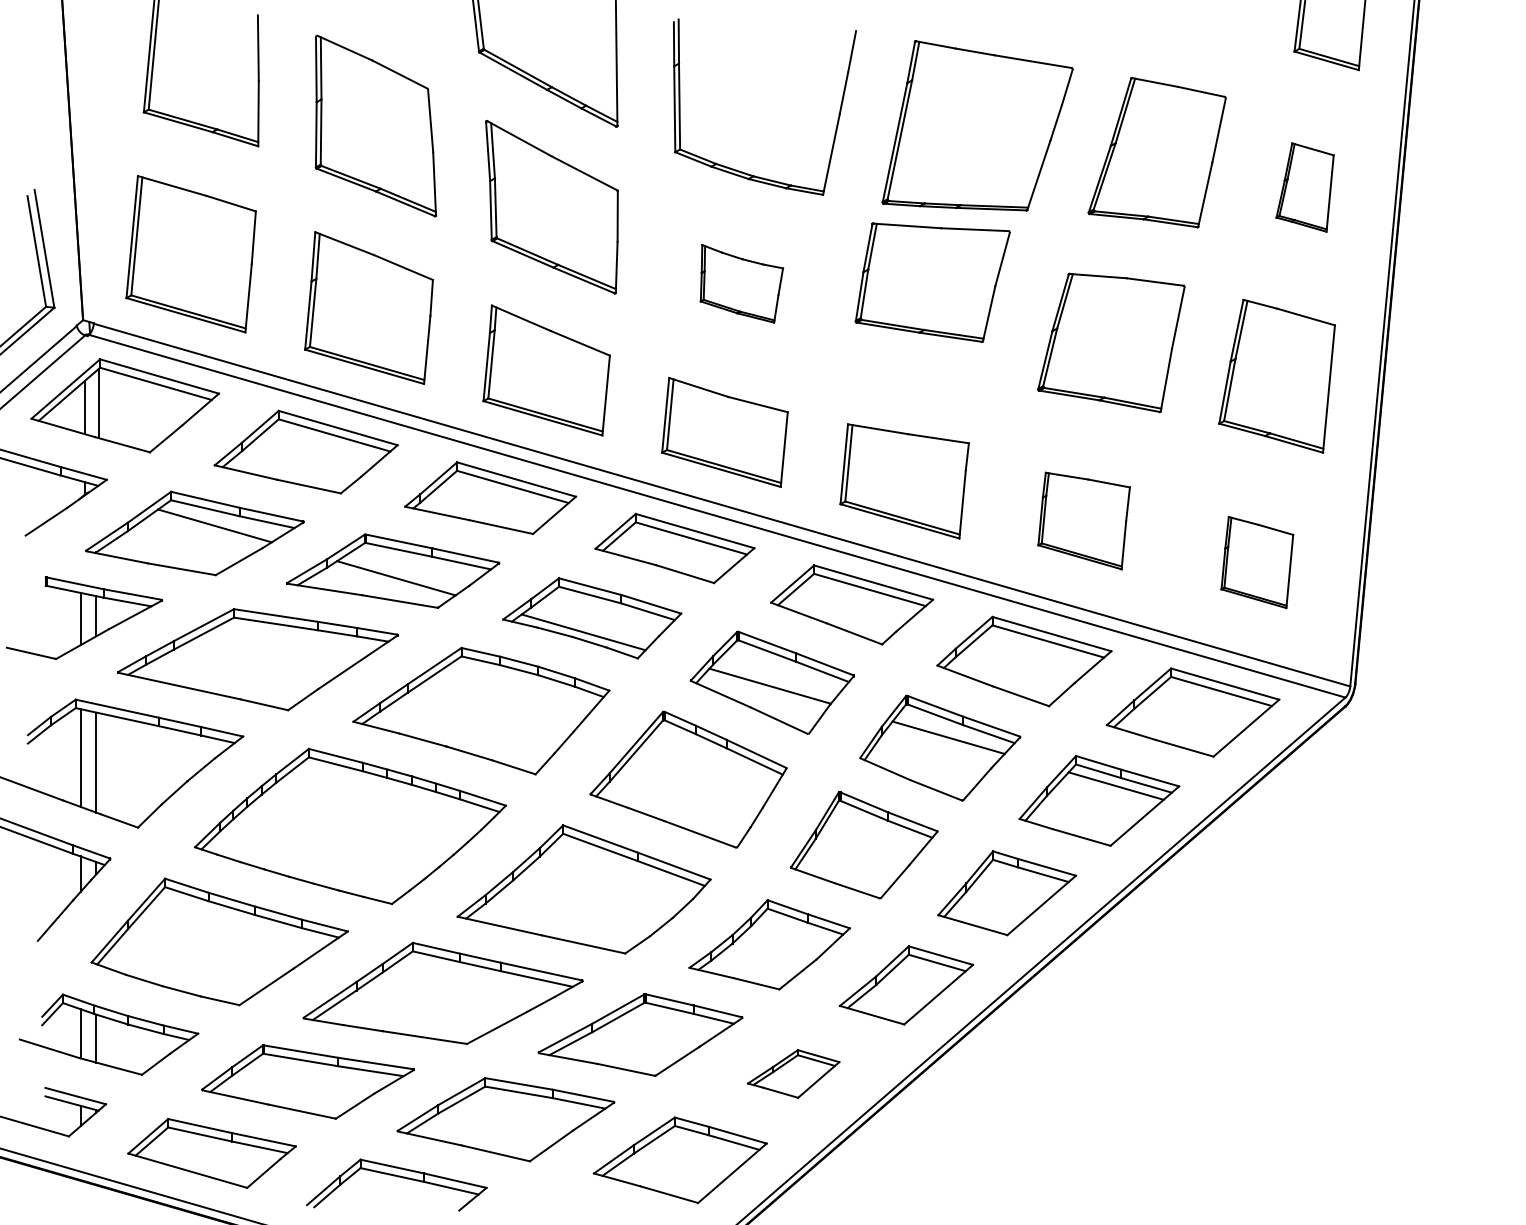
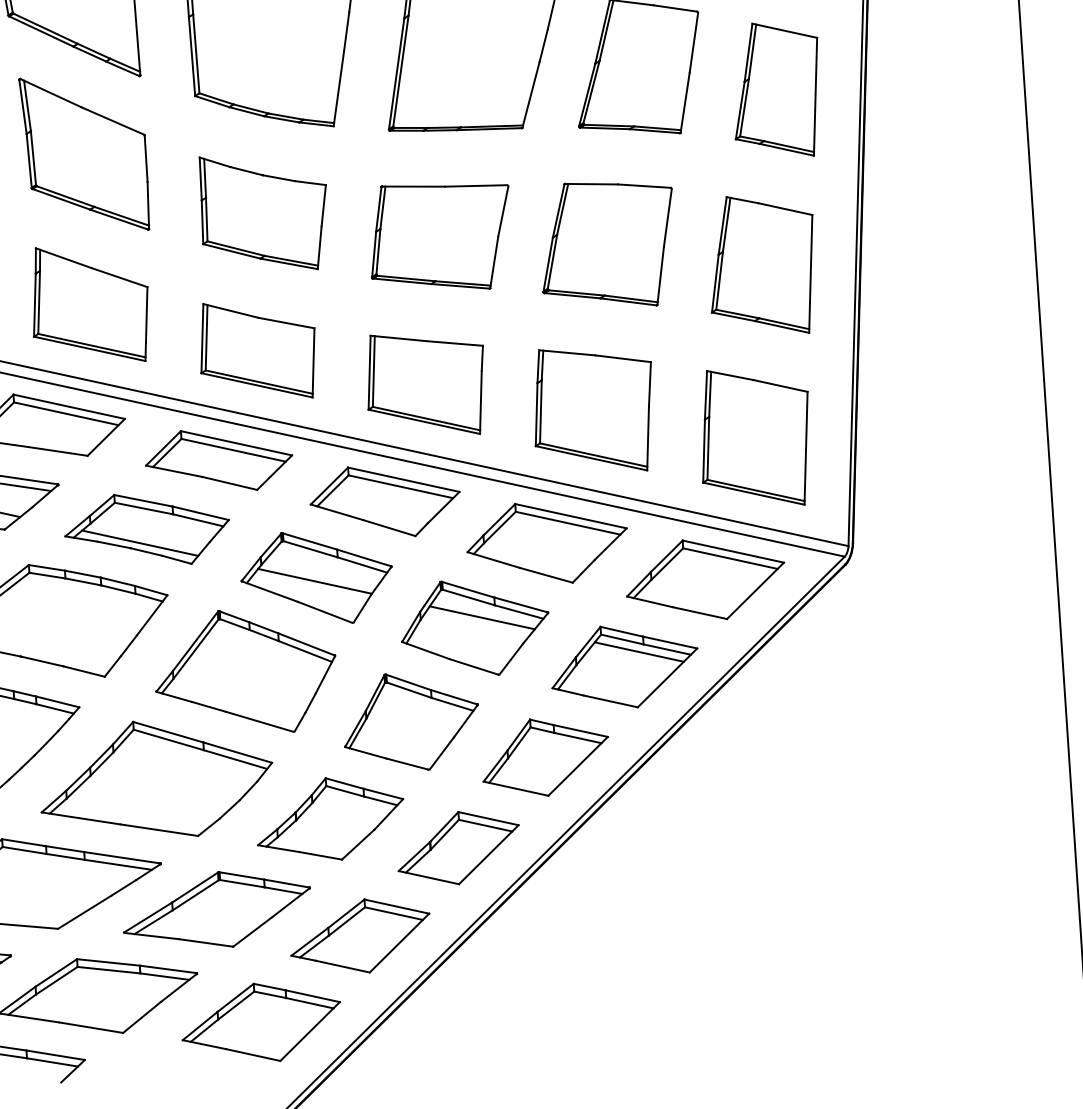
part: (1304, 187) -> (775, 90), size x1.67
part: (932, 282) -> (440, 237), moved
part: (741, 283) -> (264, 212), size x1.67
part: (1083, 520) -> (593, 409), size x1.43
part: (1257, 562) -> (755, 437), size x1.67
part: (793, 1073) -> (360, 936), size x1.67

